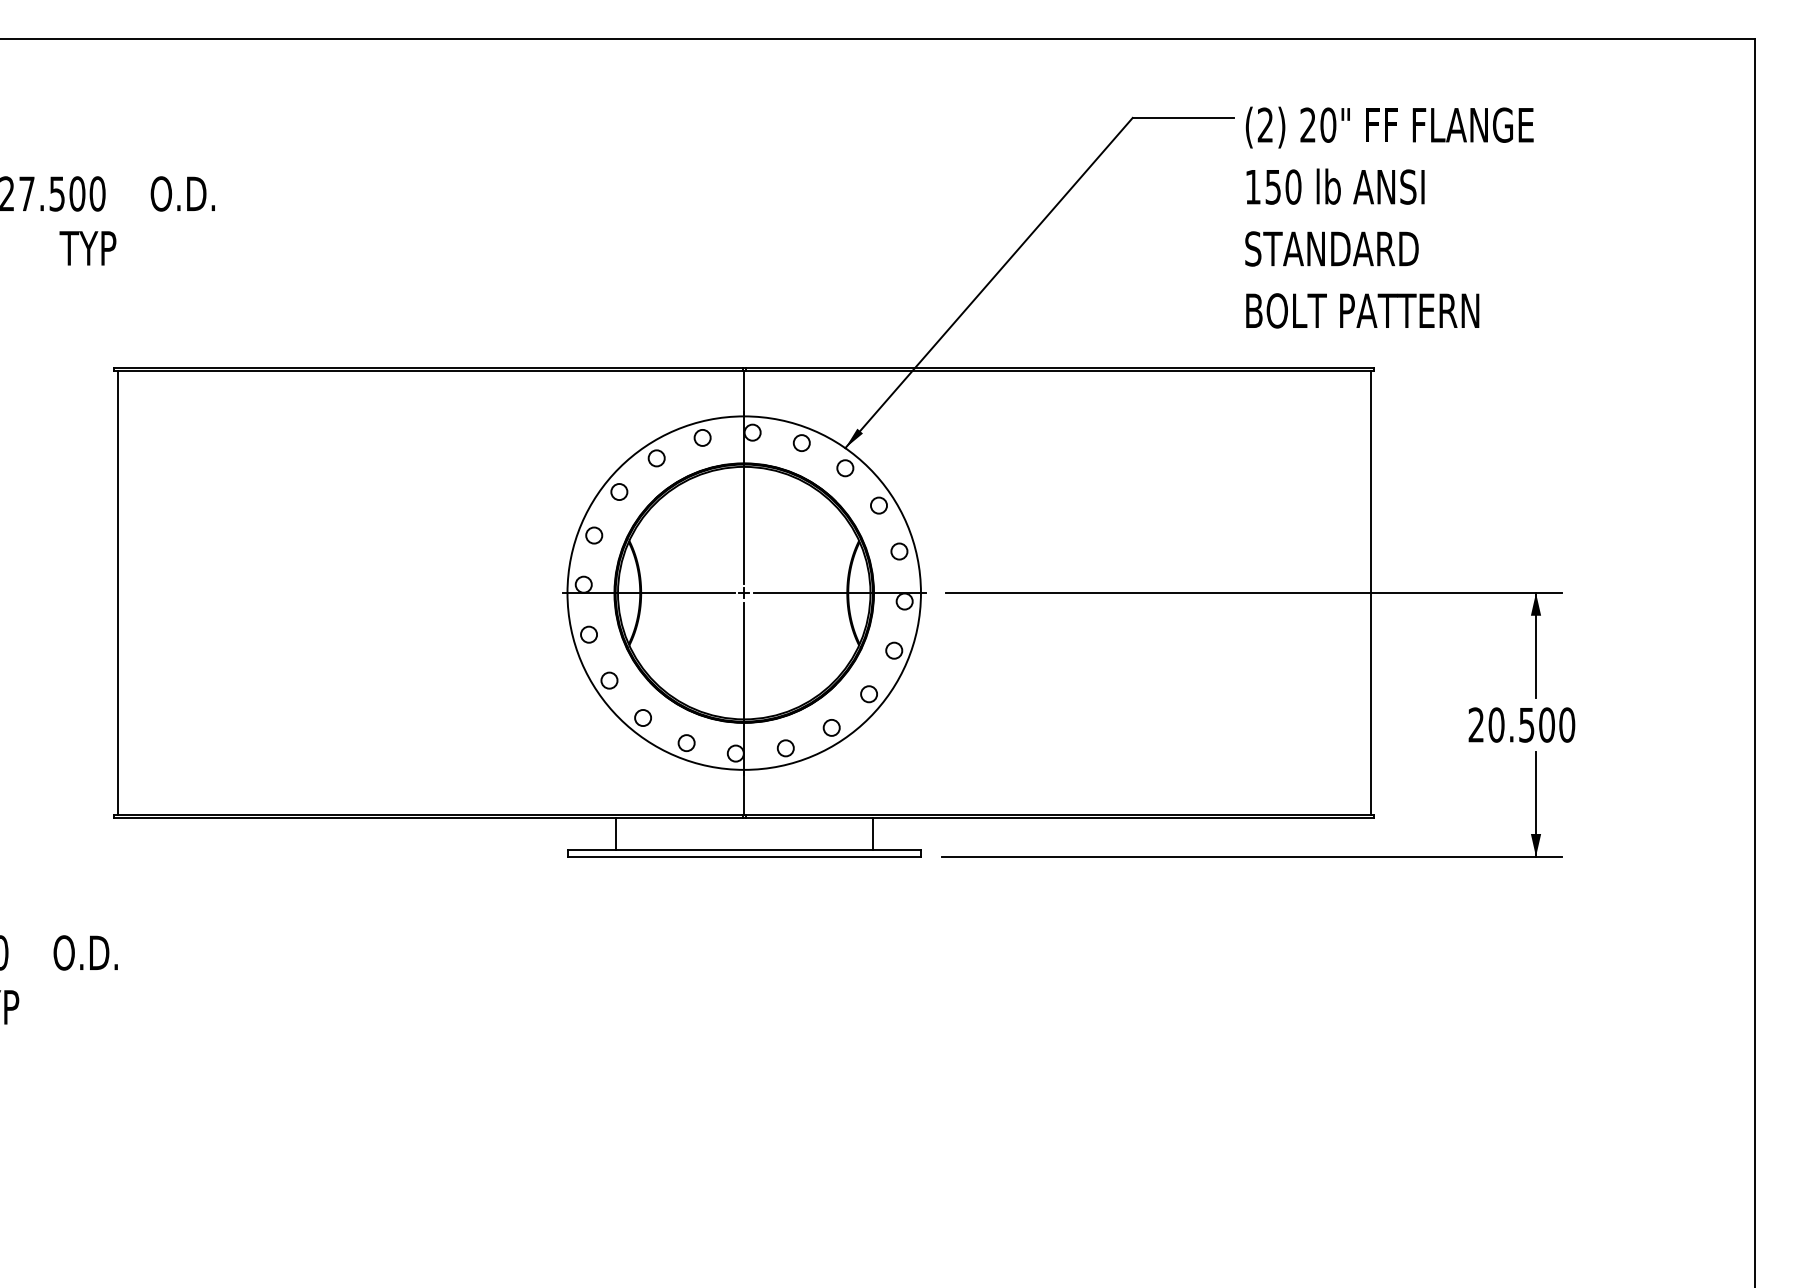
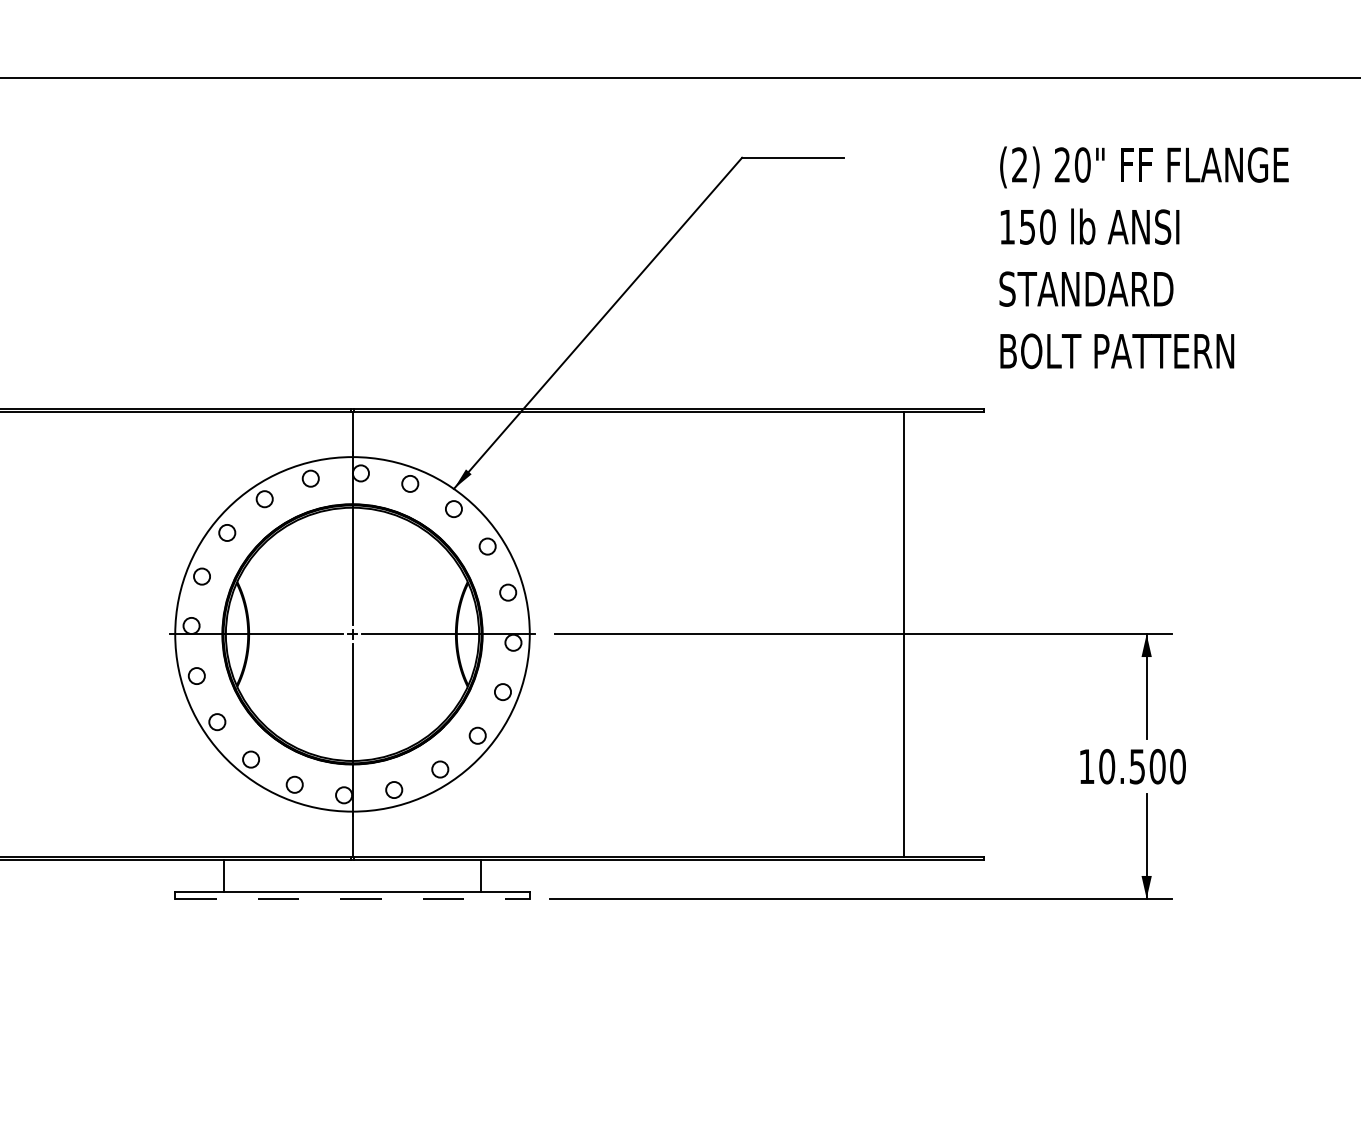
text: (1389, 217) -> (1144, 257), moved
line: (1370, 592) -> (903, 633), moved
text: (1475, 724) -> (1085, 766), 20.500 -> 10.500
line: (744, 856) -> (352, 898), solid -> dashed

